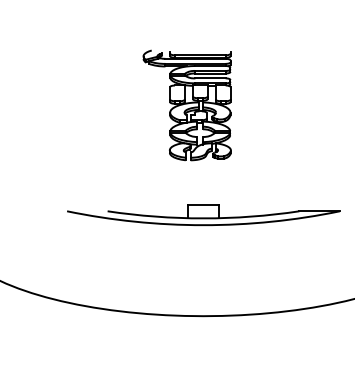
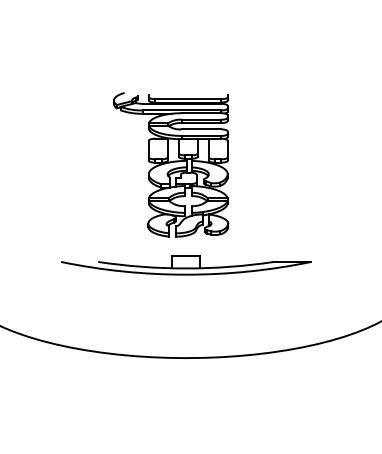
part: (187, 105) -> (171, 164), size x1.43

